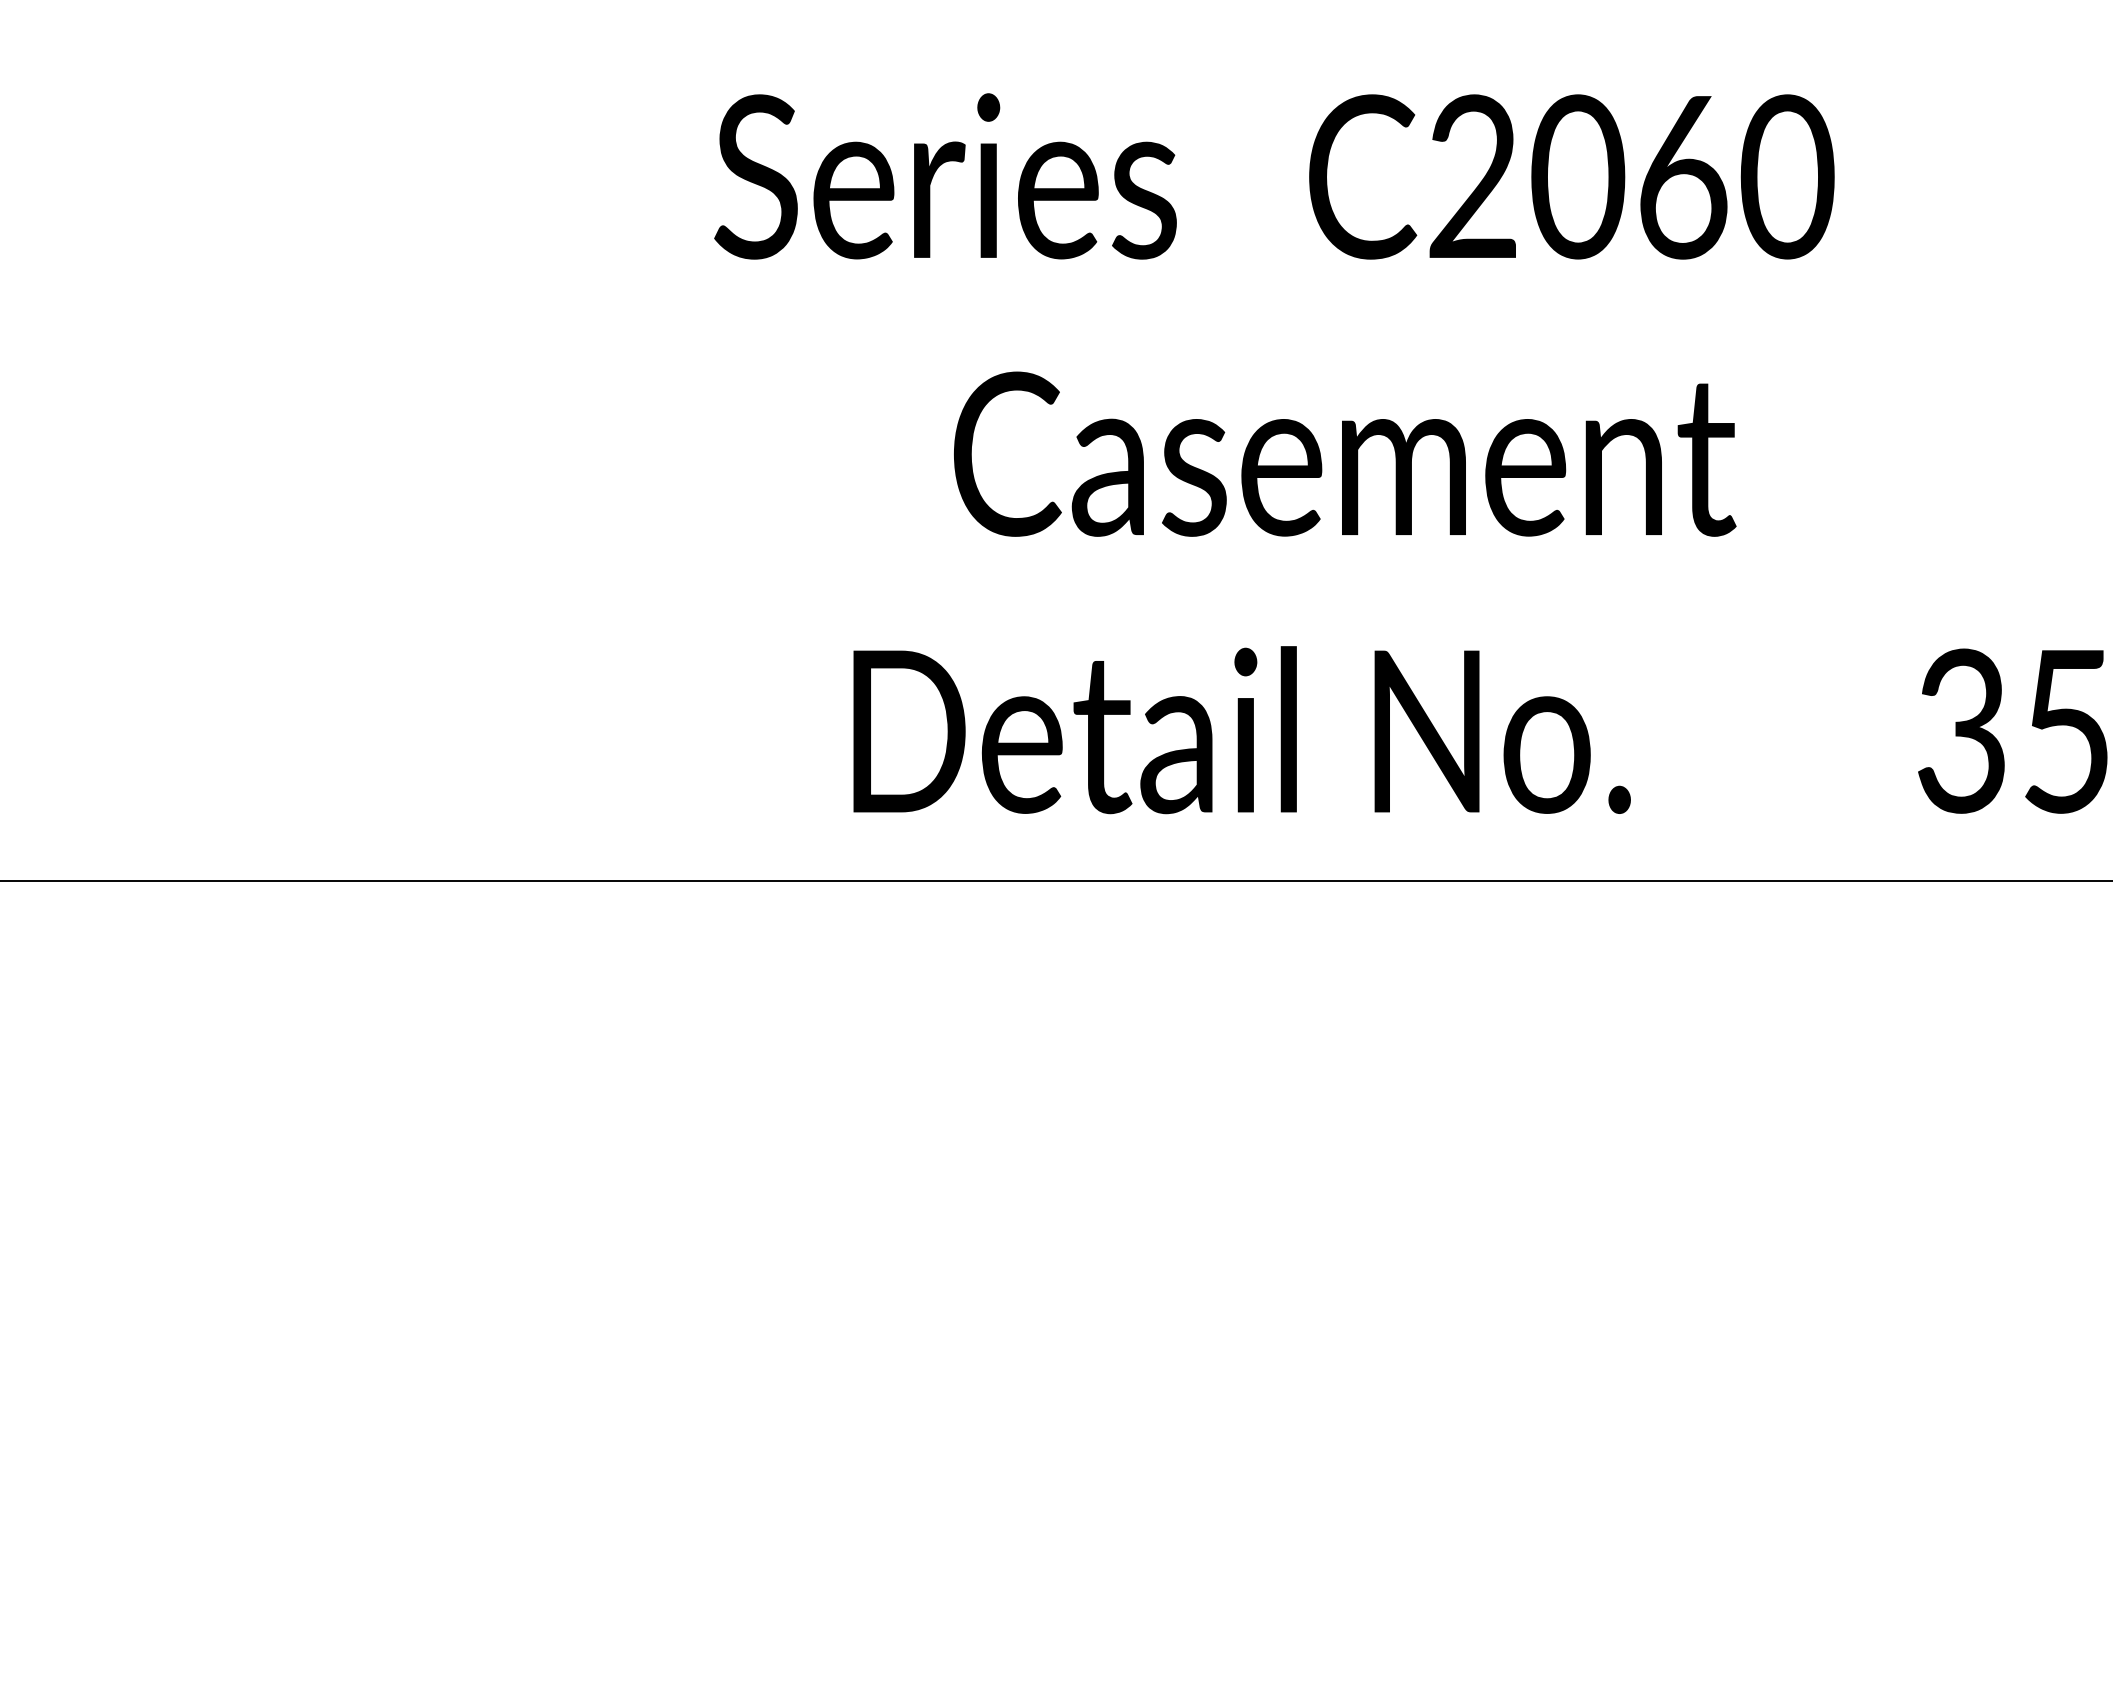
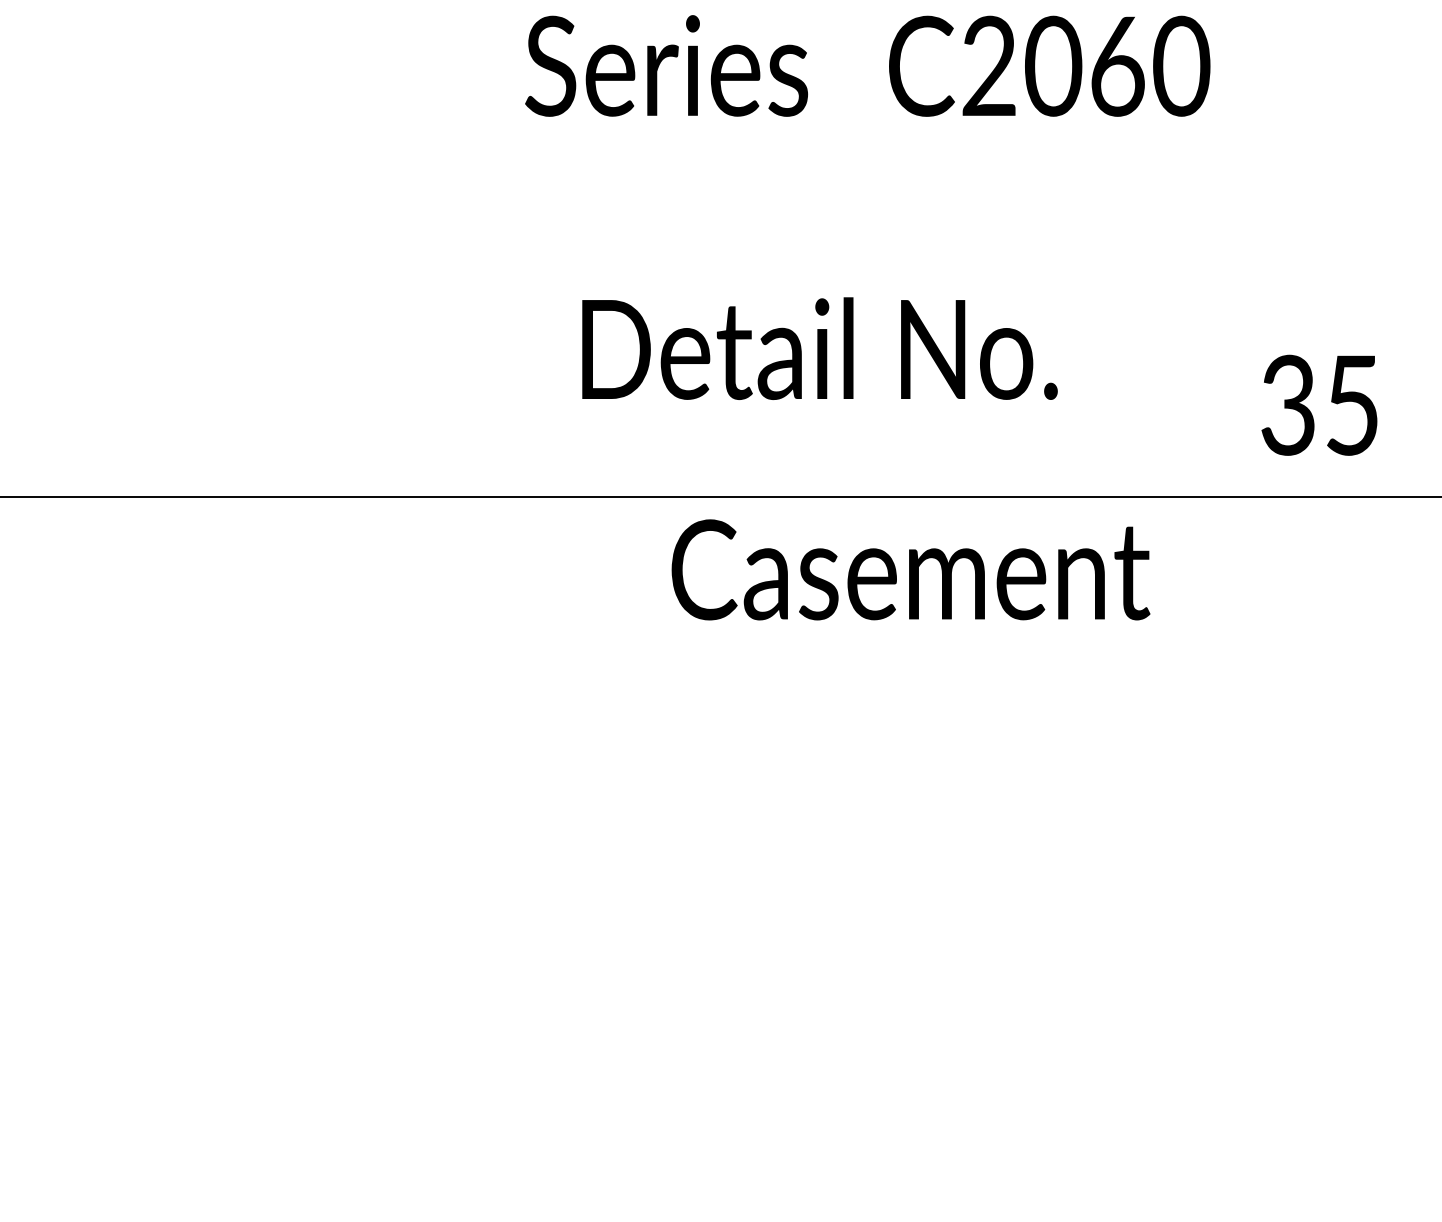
text: (1344, 453) -> (910, 569), moved
text: (1241, 729) -> (819, 348), moved

